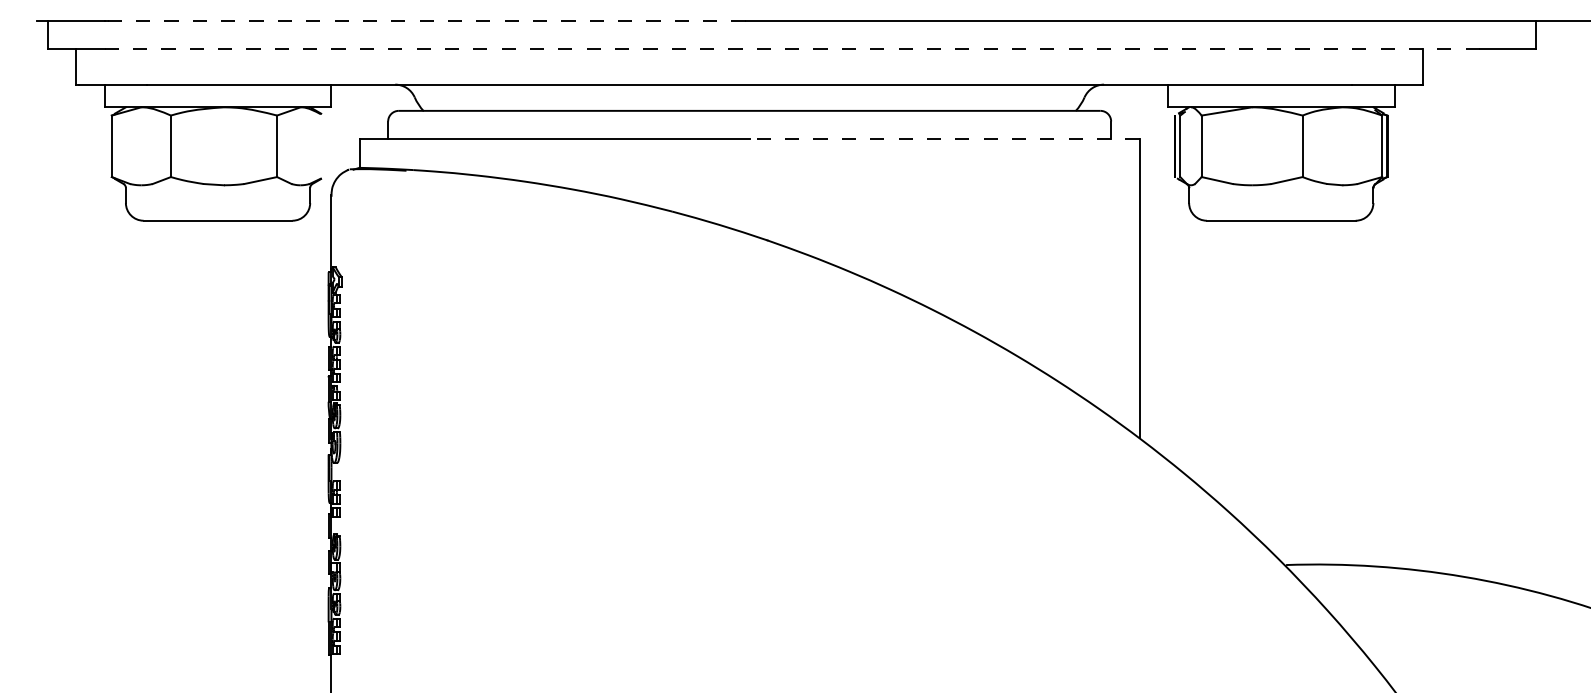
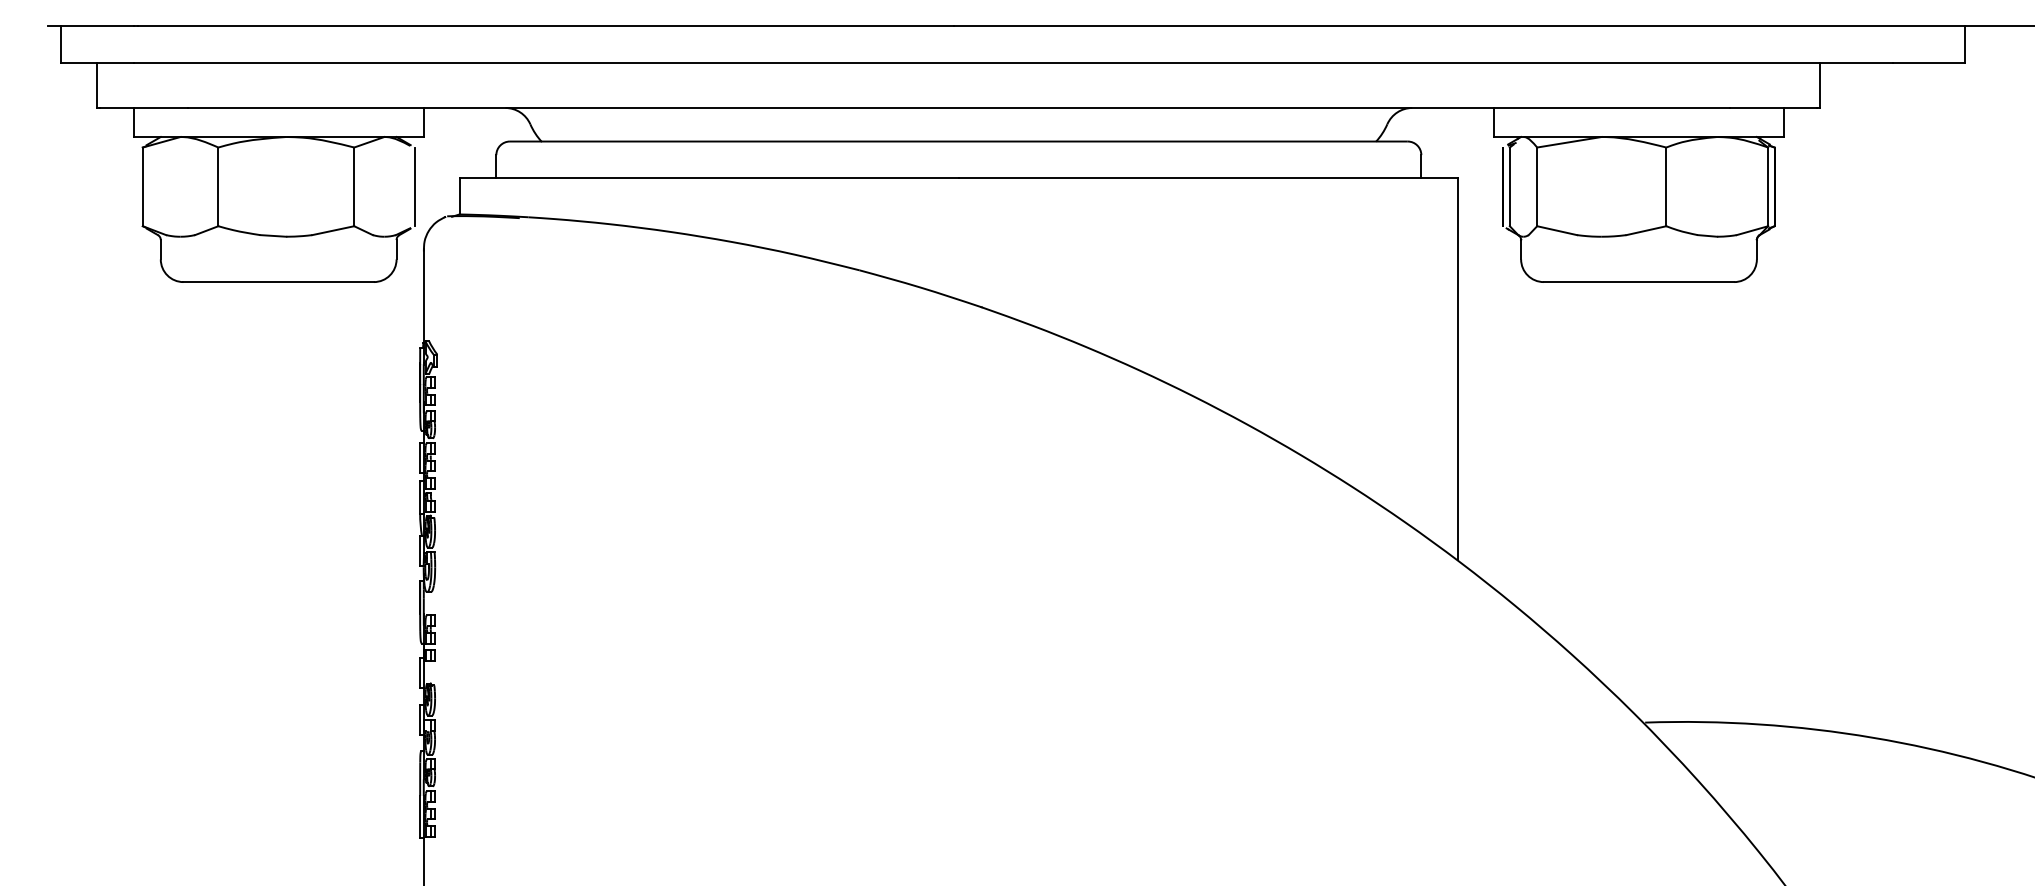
line: (426, 20) -> (545, 26), dashed -> solid
line: (792, 49) -> (1013, 62), dashed -> solid
line: (944, 138) -> (1207, 177), dashed -> solid
line: (324, 146) -> (414, 186), added

